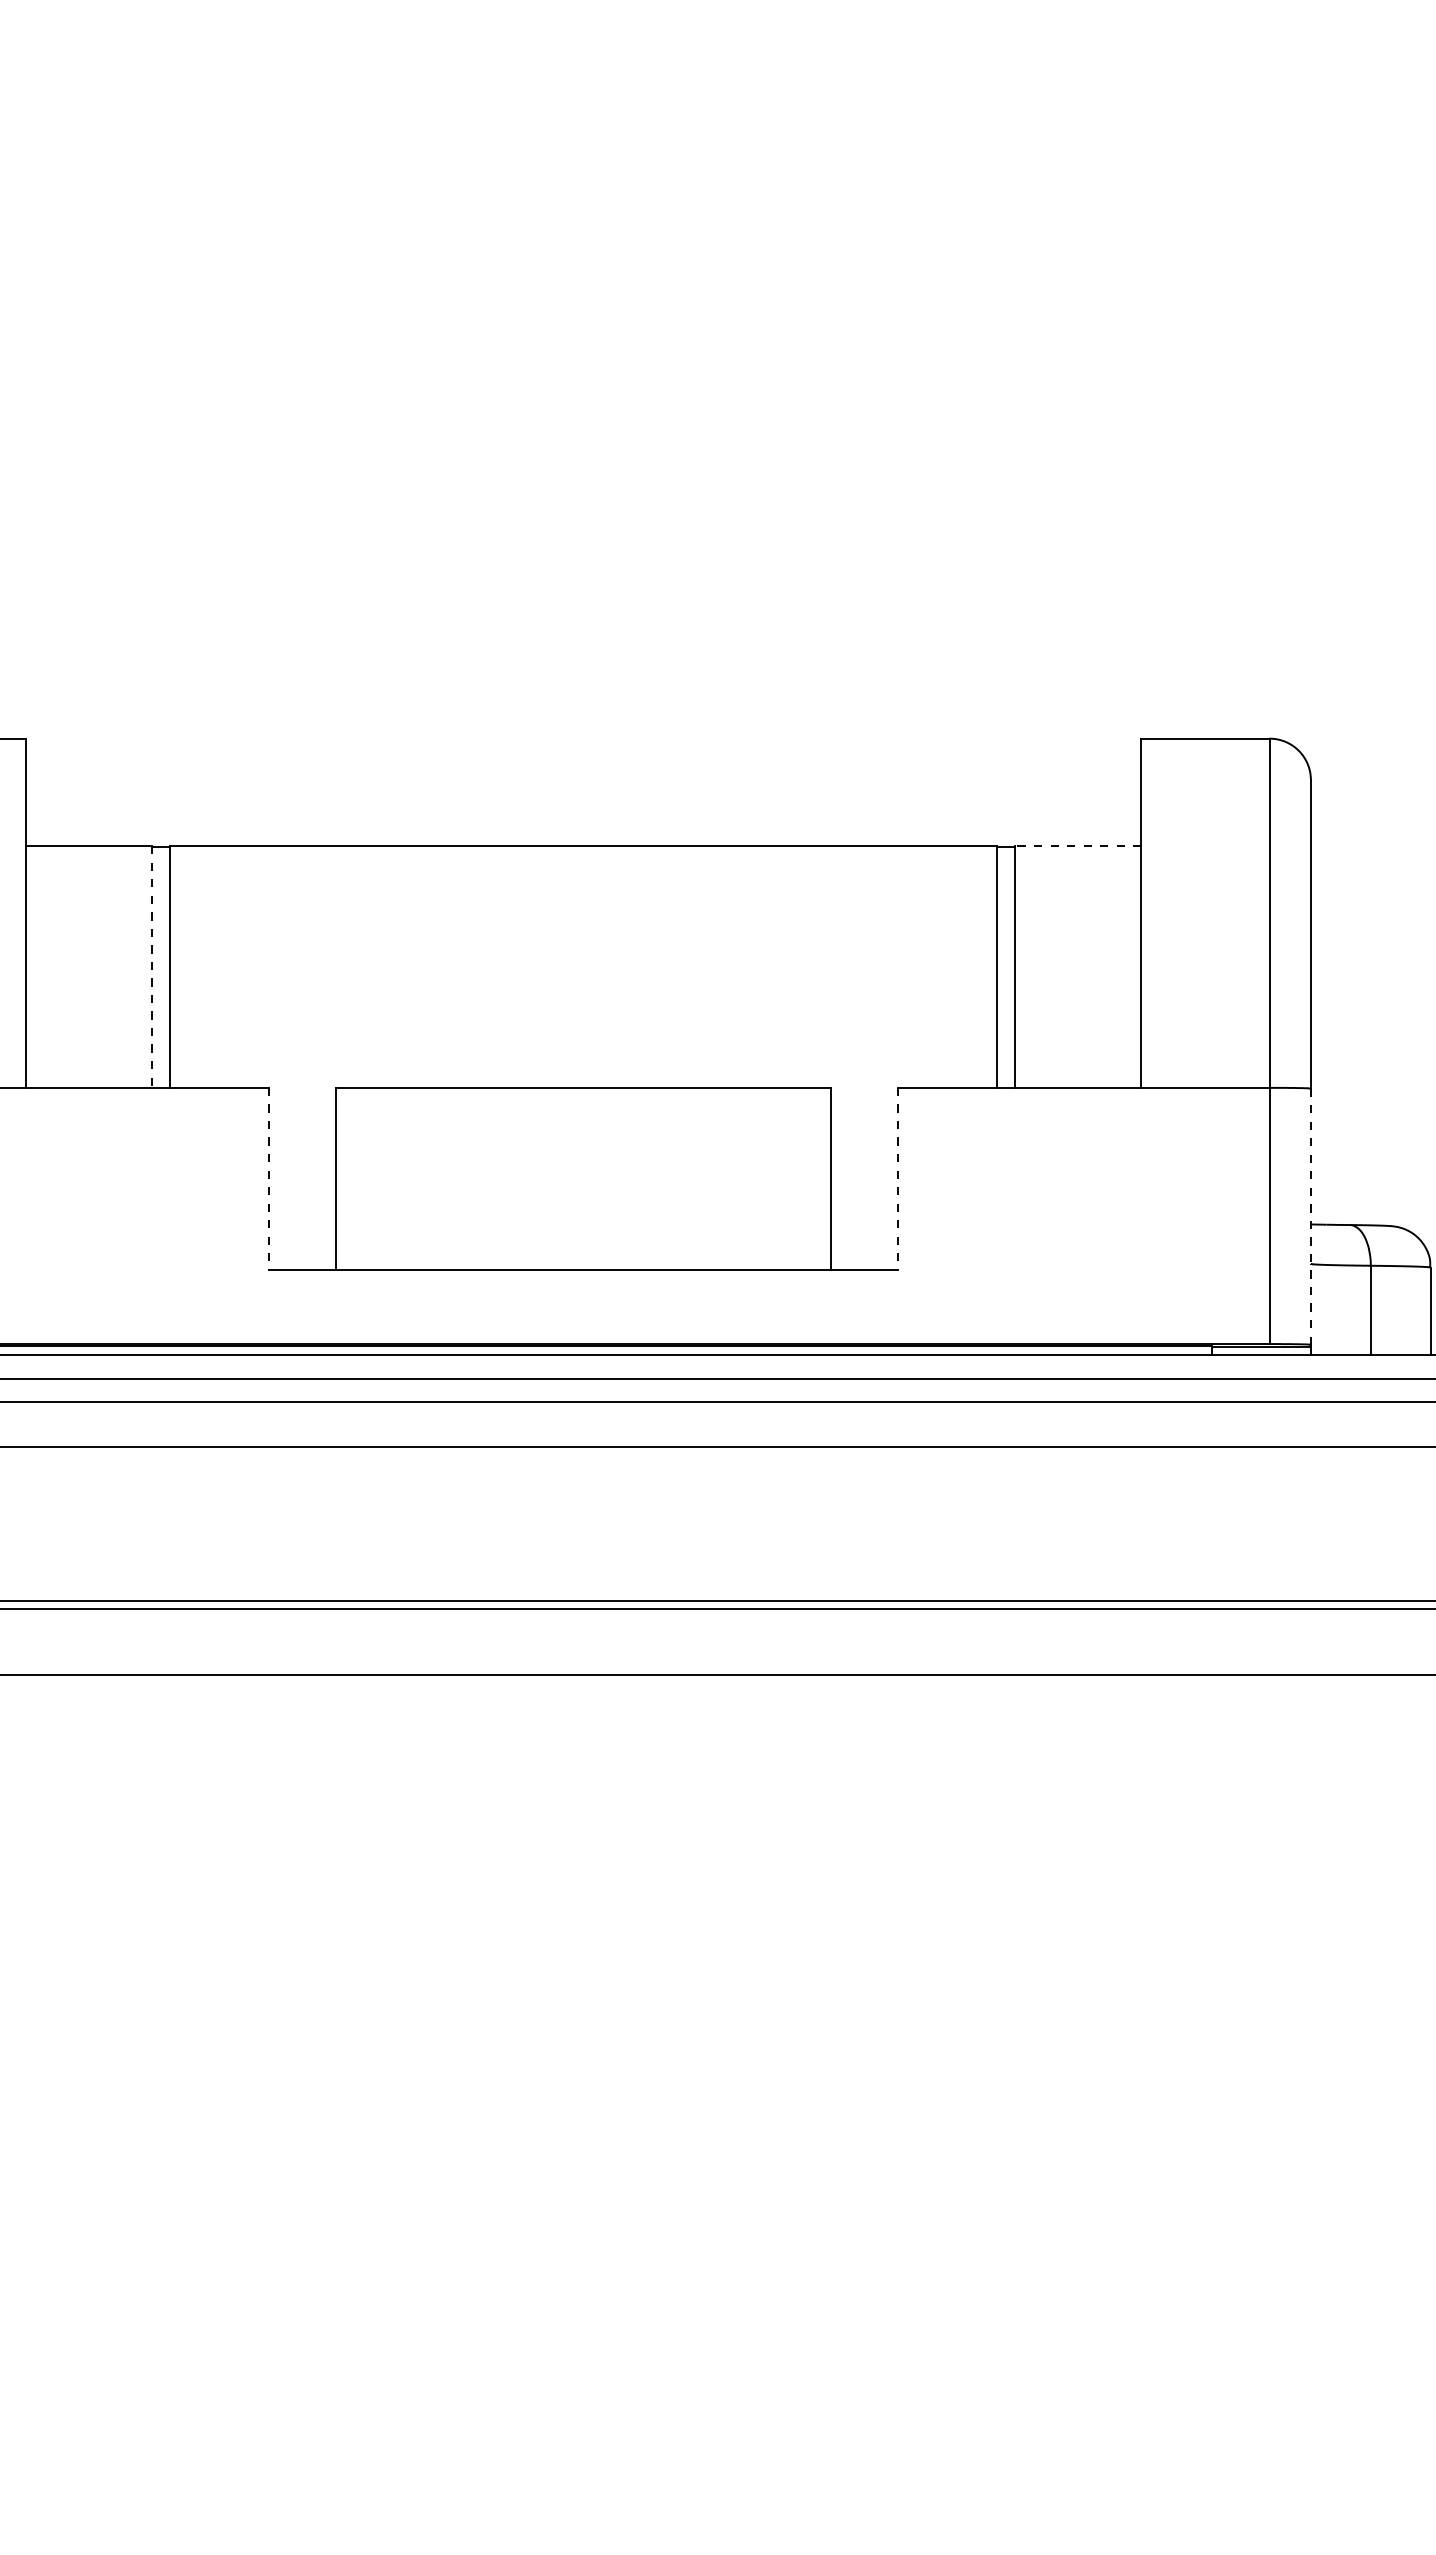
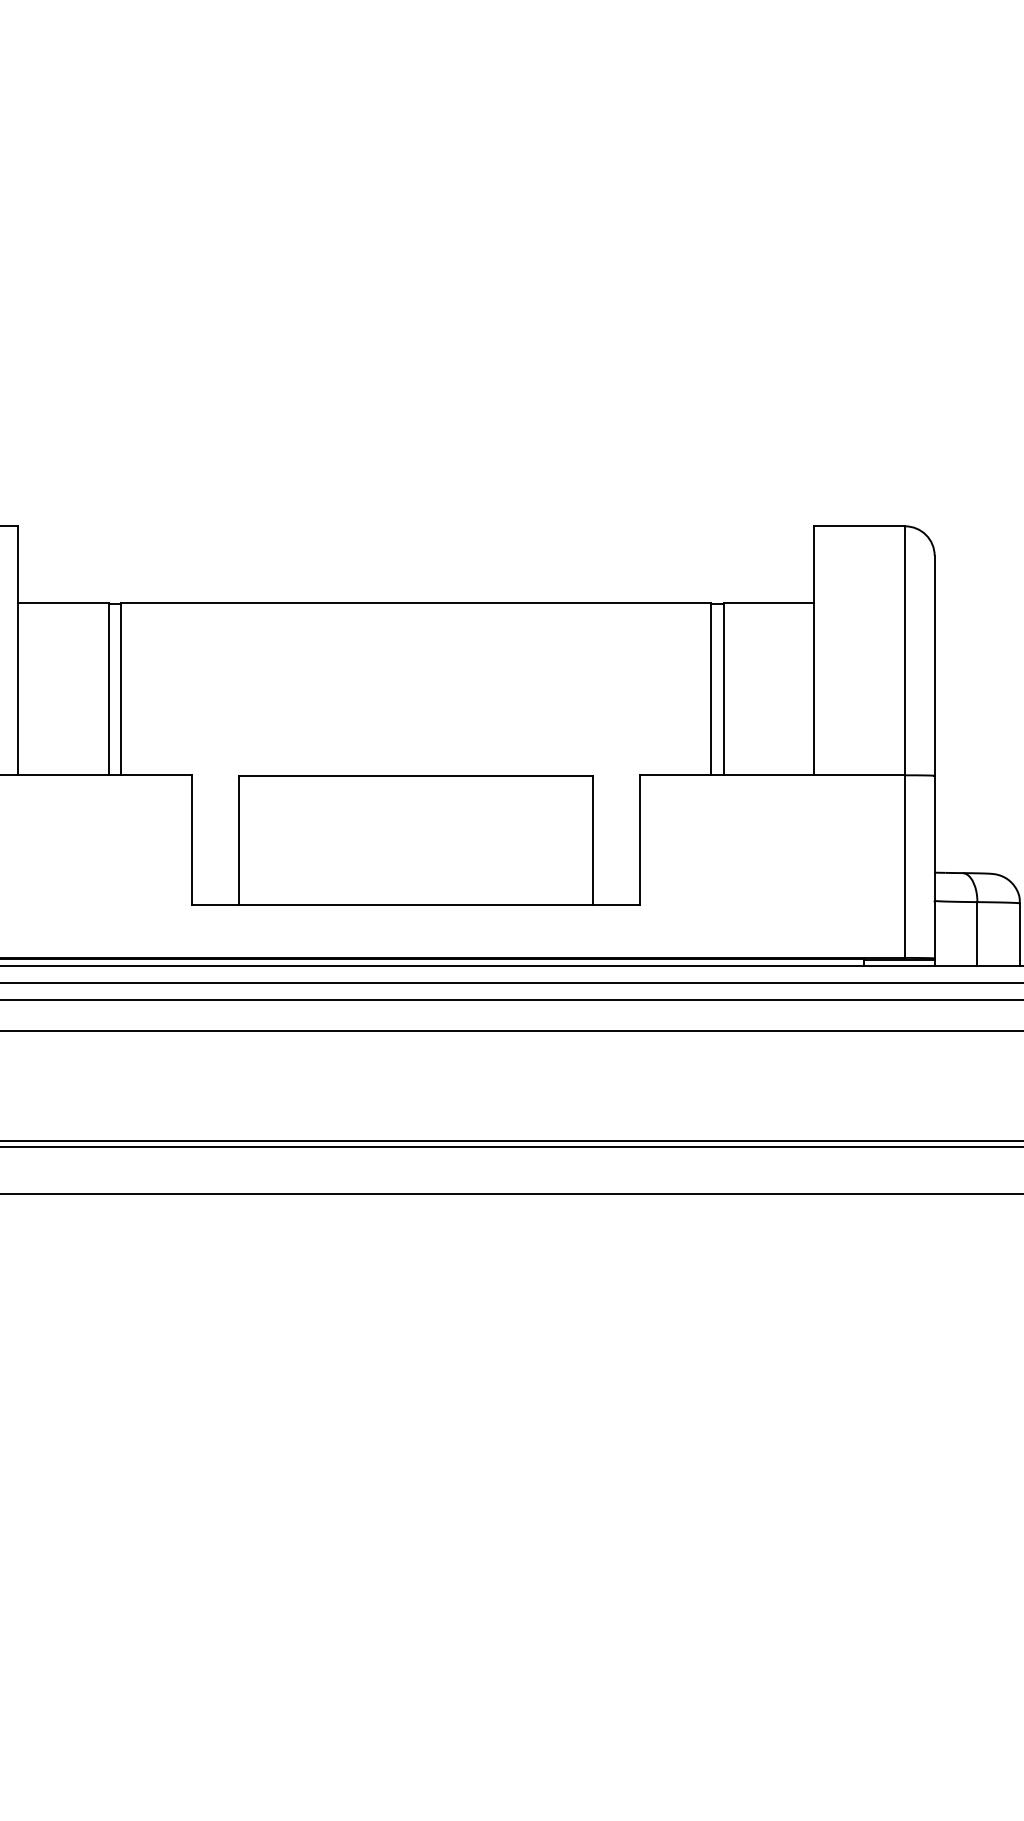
line: (1077, 846) -> (768, 603), dashed -> solid
line: (152, 967) -> (108, 689), dashed -> solid
line: (269, 1178) -> (192, 839), dashed -> solid
line: (897, 1178) -> (639, 839), dashed -> solid
line: (1310, 1217) -> (934, 867), dashed -> solid

